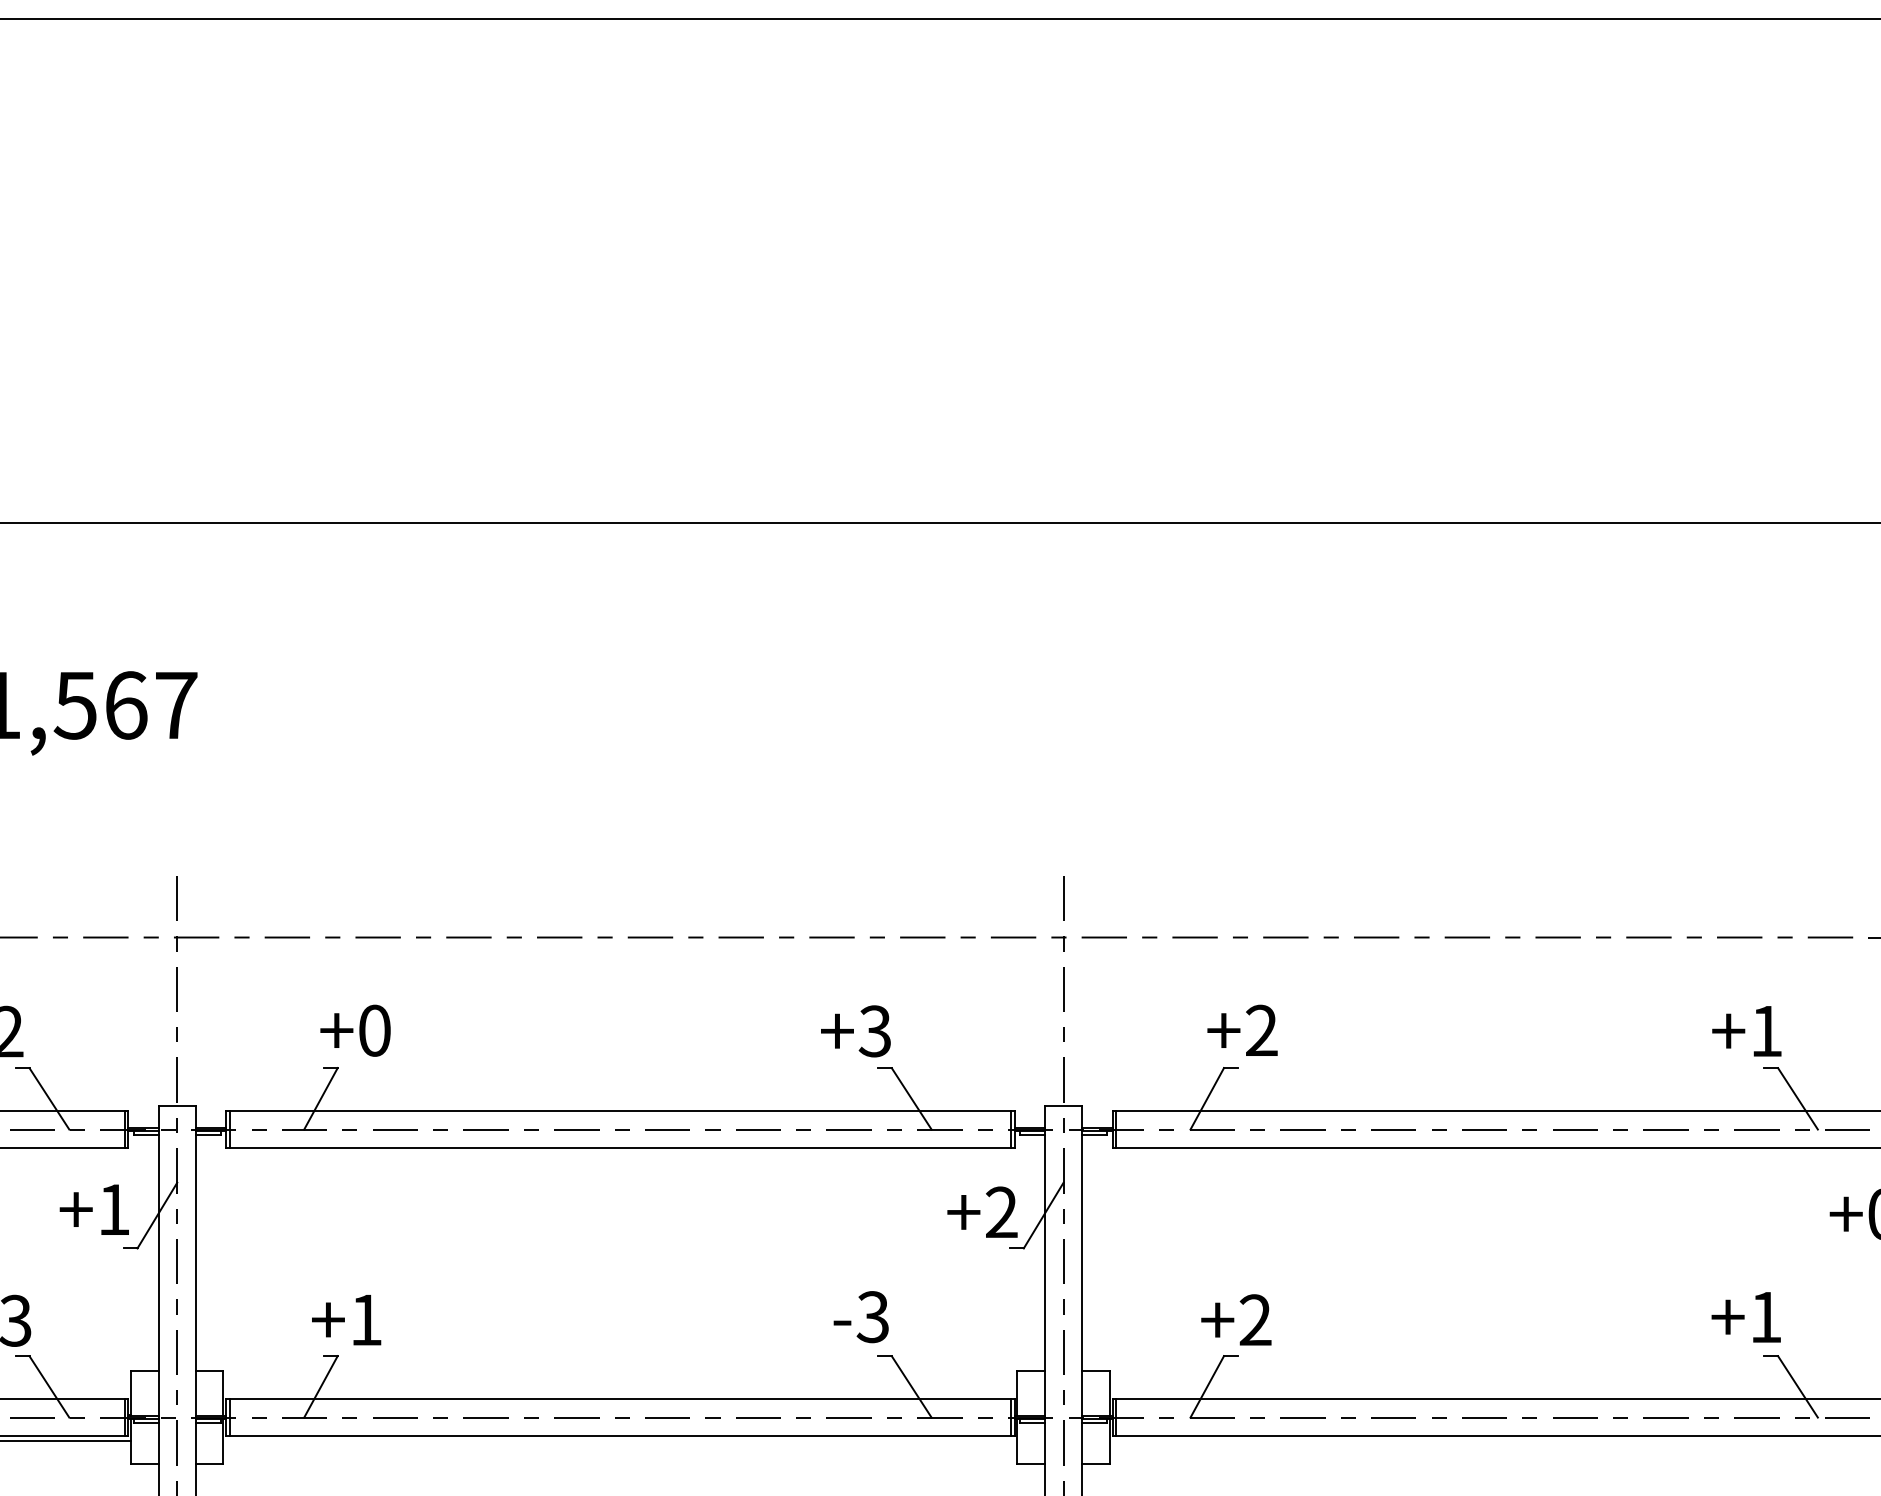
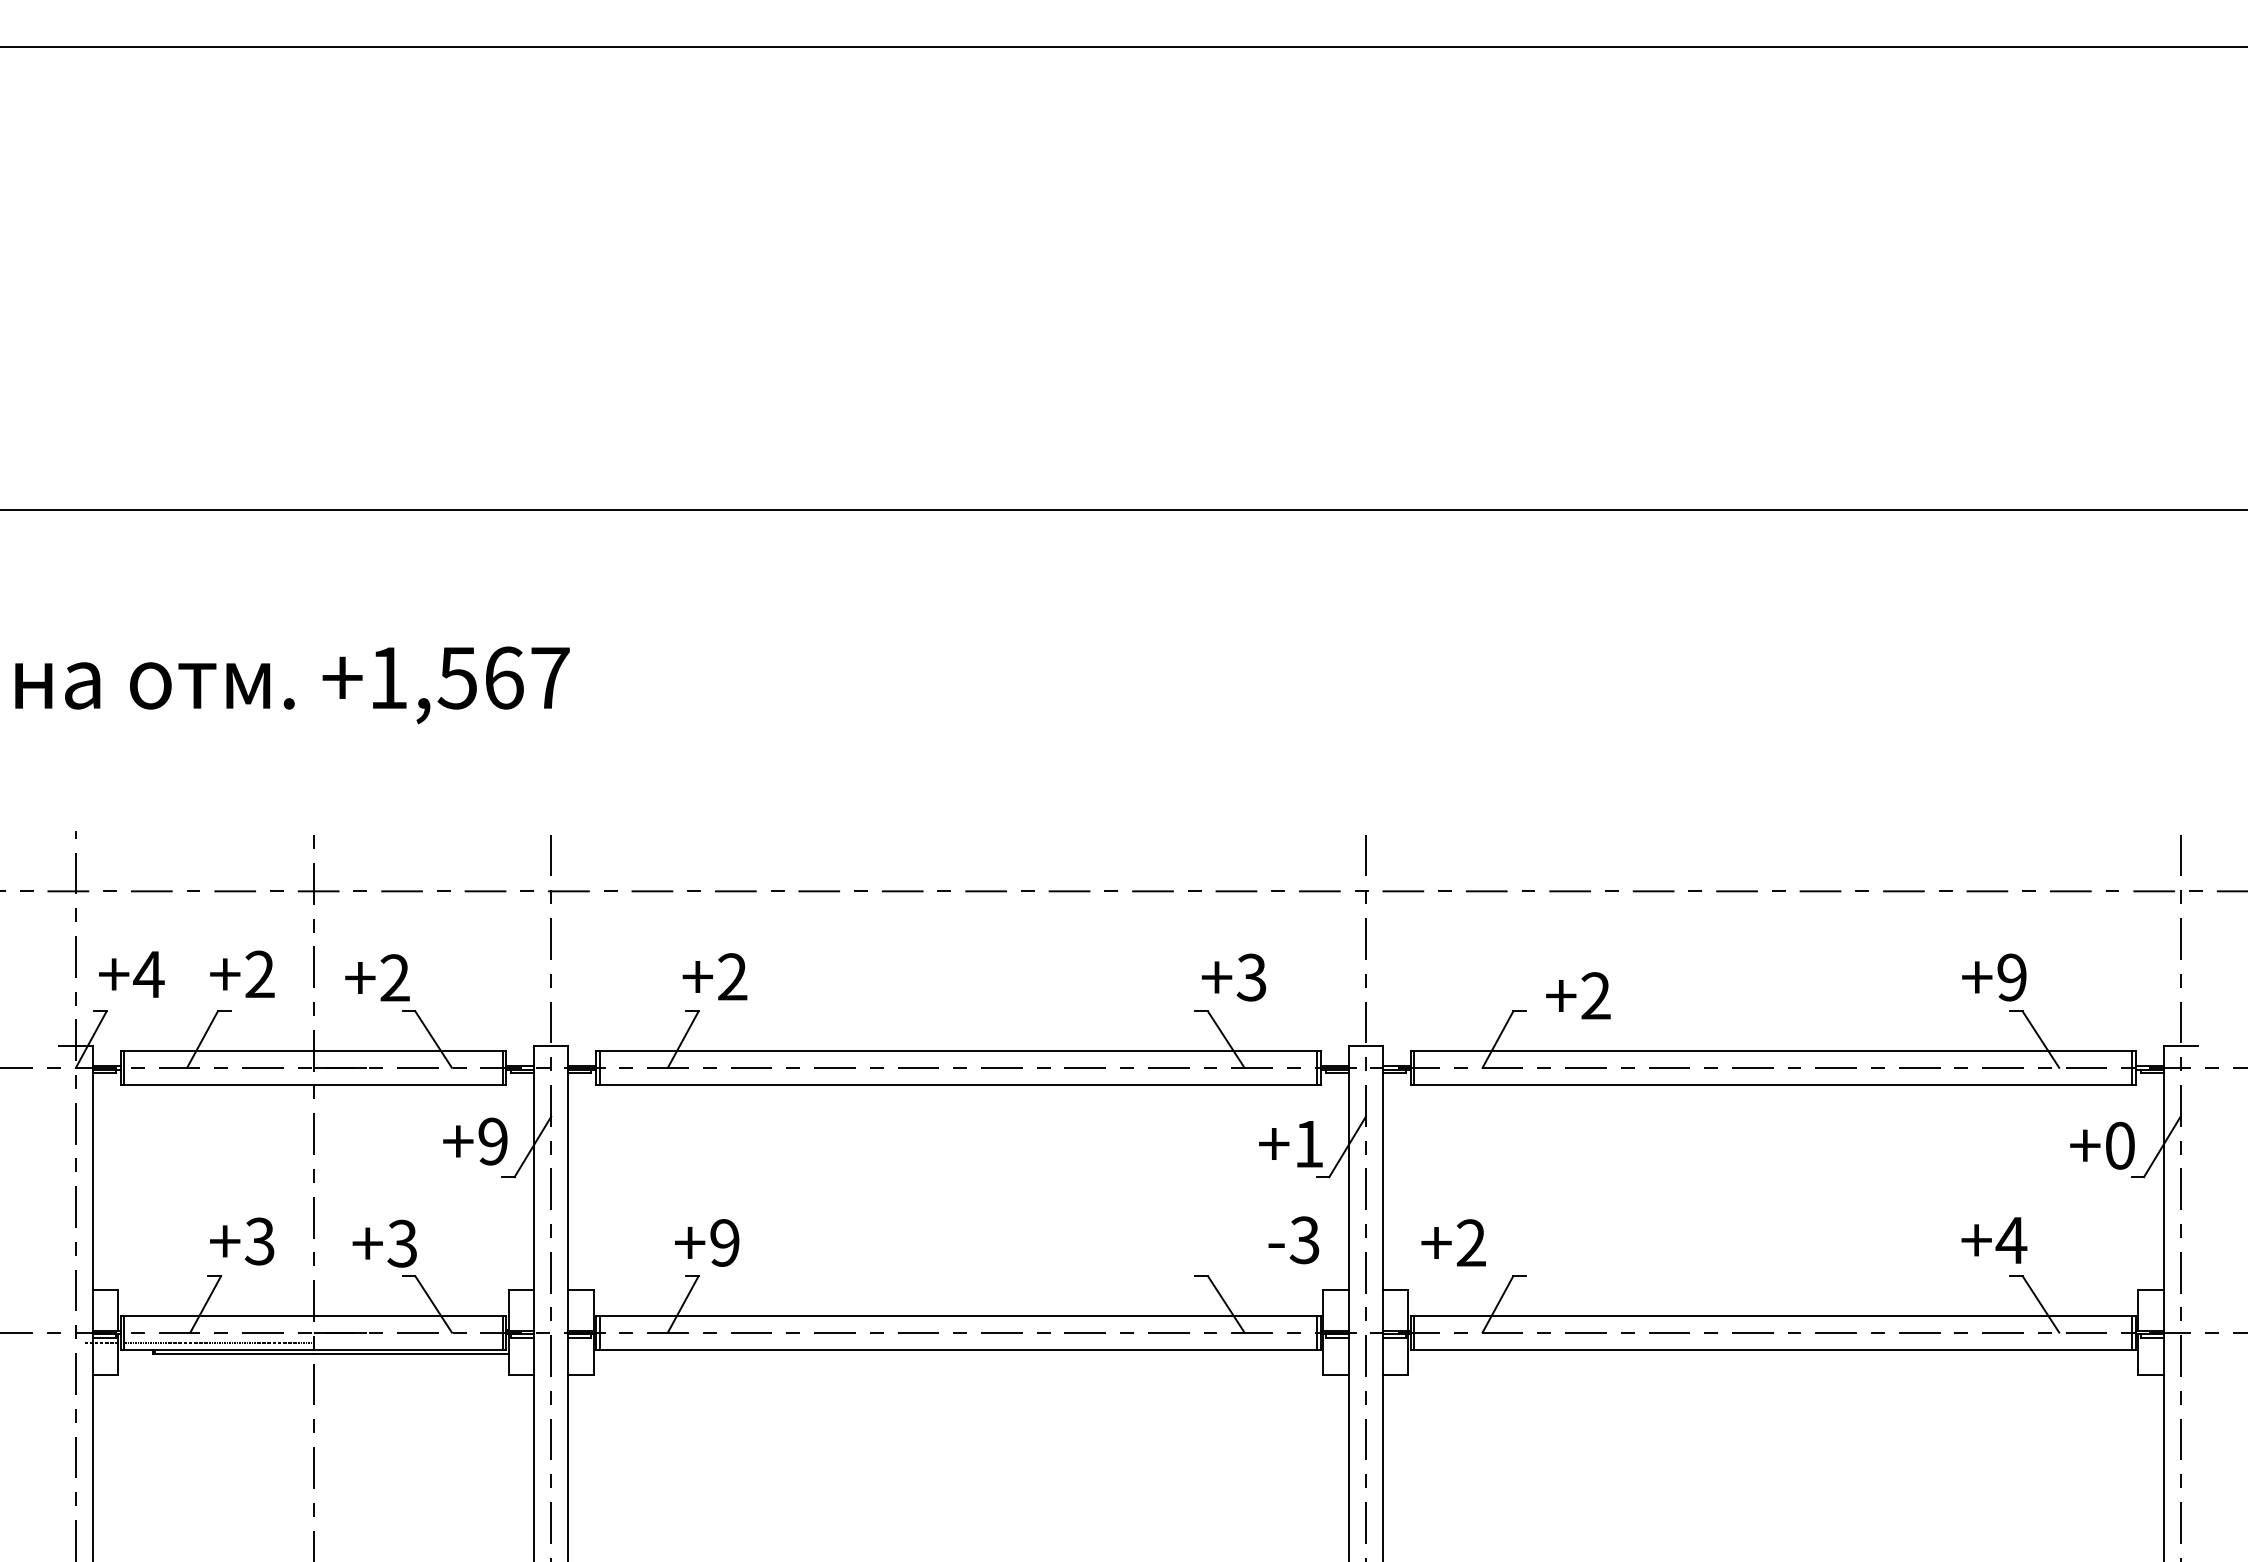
text: (374, 1030) -> (732, 976), +0 -> +2
text: (1242, 1030) -> (1578, 995), moved
text: (855, 1031) -> (1233, 977), moved
text: (1765, 1031) -> (2011, 977), +1 -> +9
text: (113, 1209) -> (492, 1141), +1 -> +9
text: (1001, 1211) -> (1308, 1143), +2 -> +1
text: (860, 1317) -> (1293, 1240), moved
text: (1765, 1317) -> (2011, 1240), +1 -> +4
text: (365, 1319) -> (724, 1242), +1 -> +9
text: (1236, 1319) -> (1453, 1242), moved

